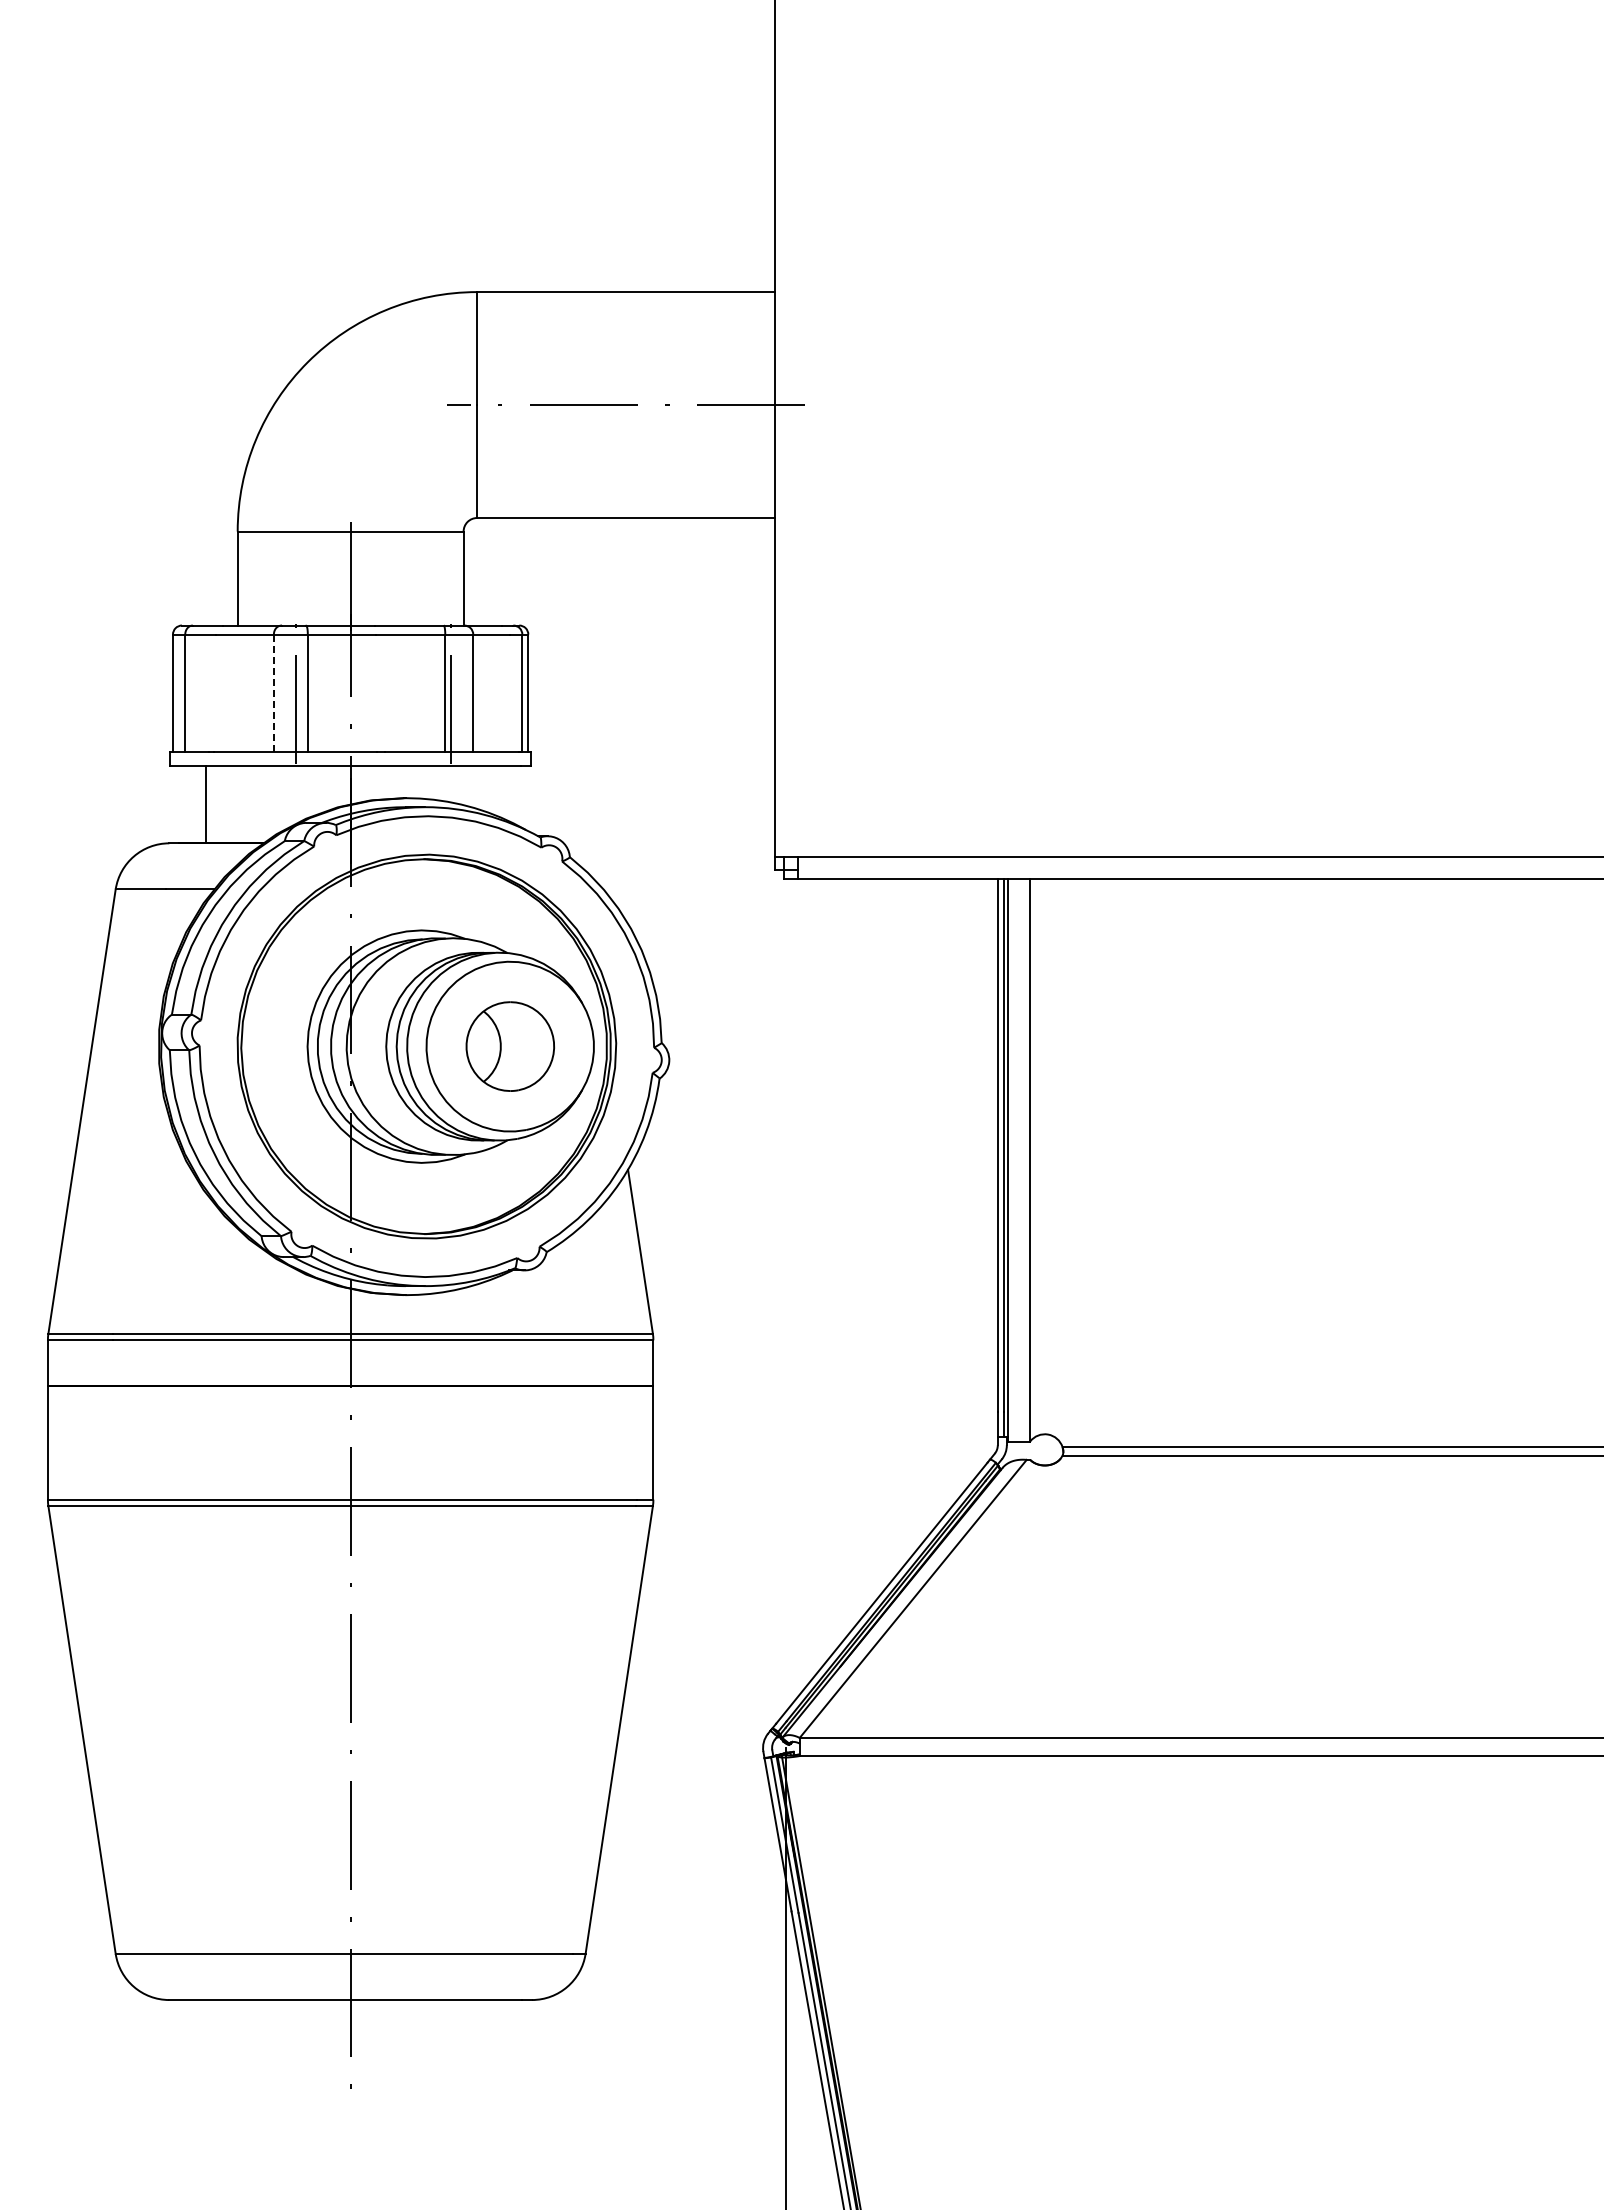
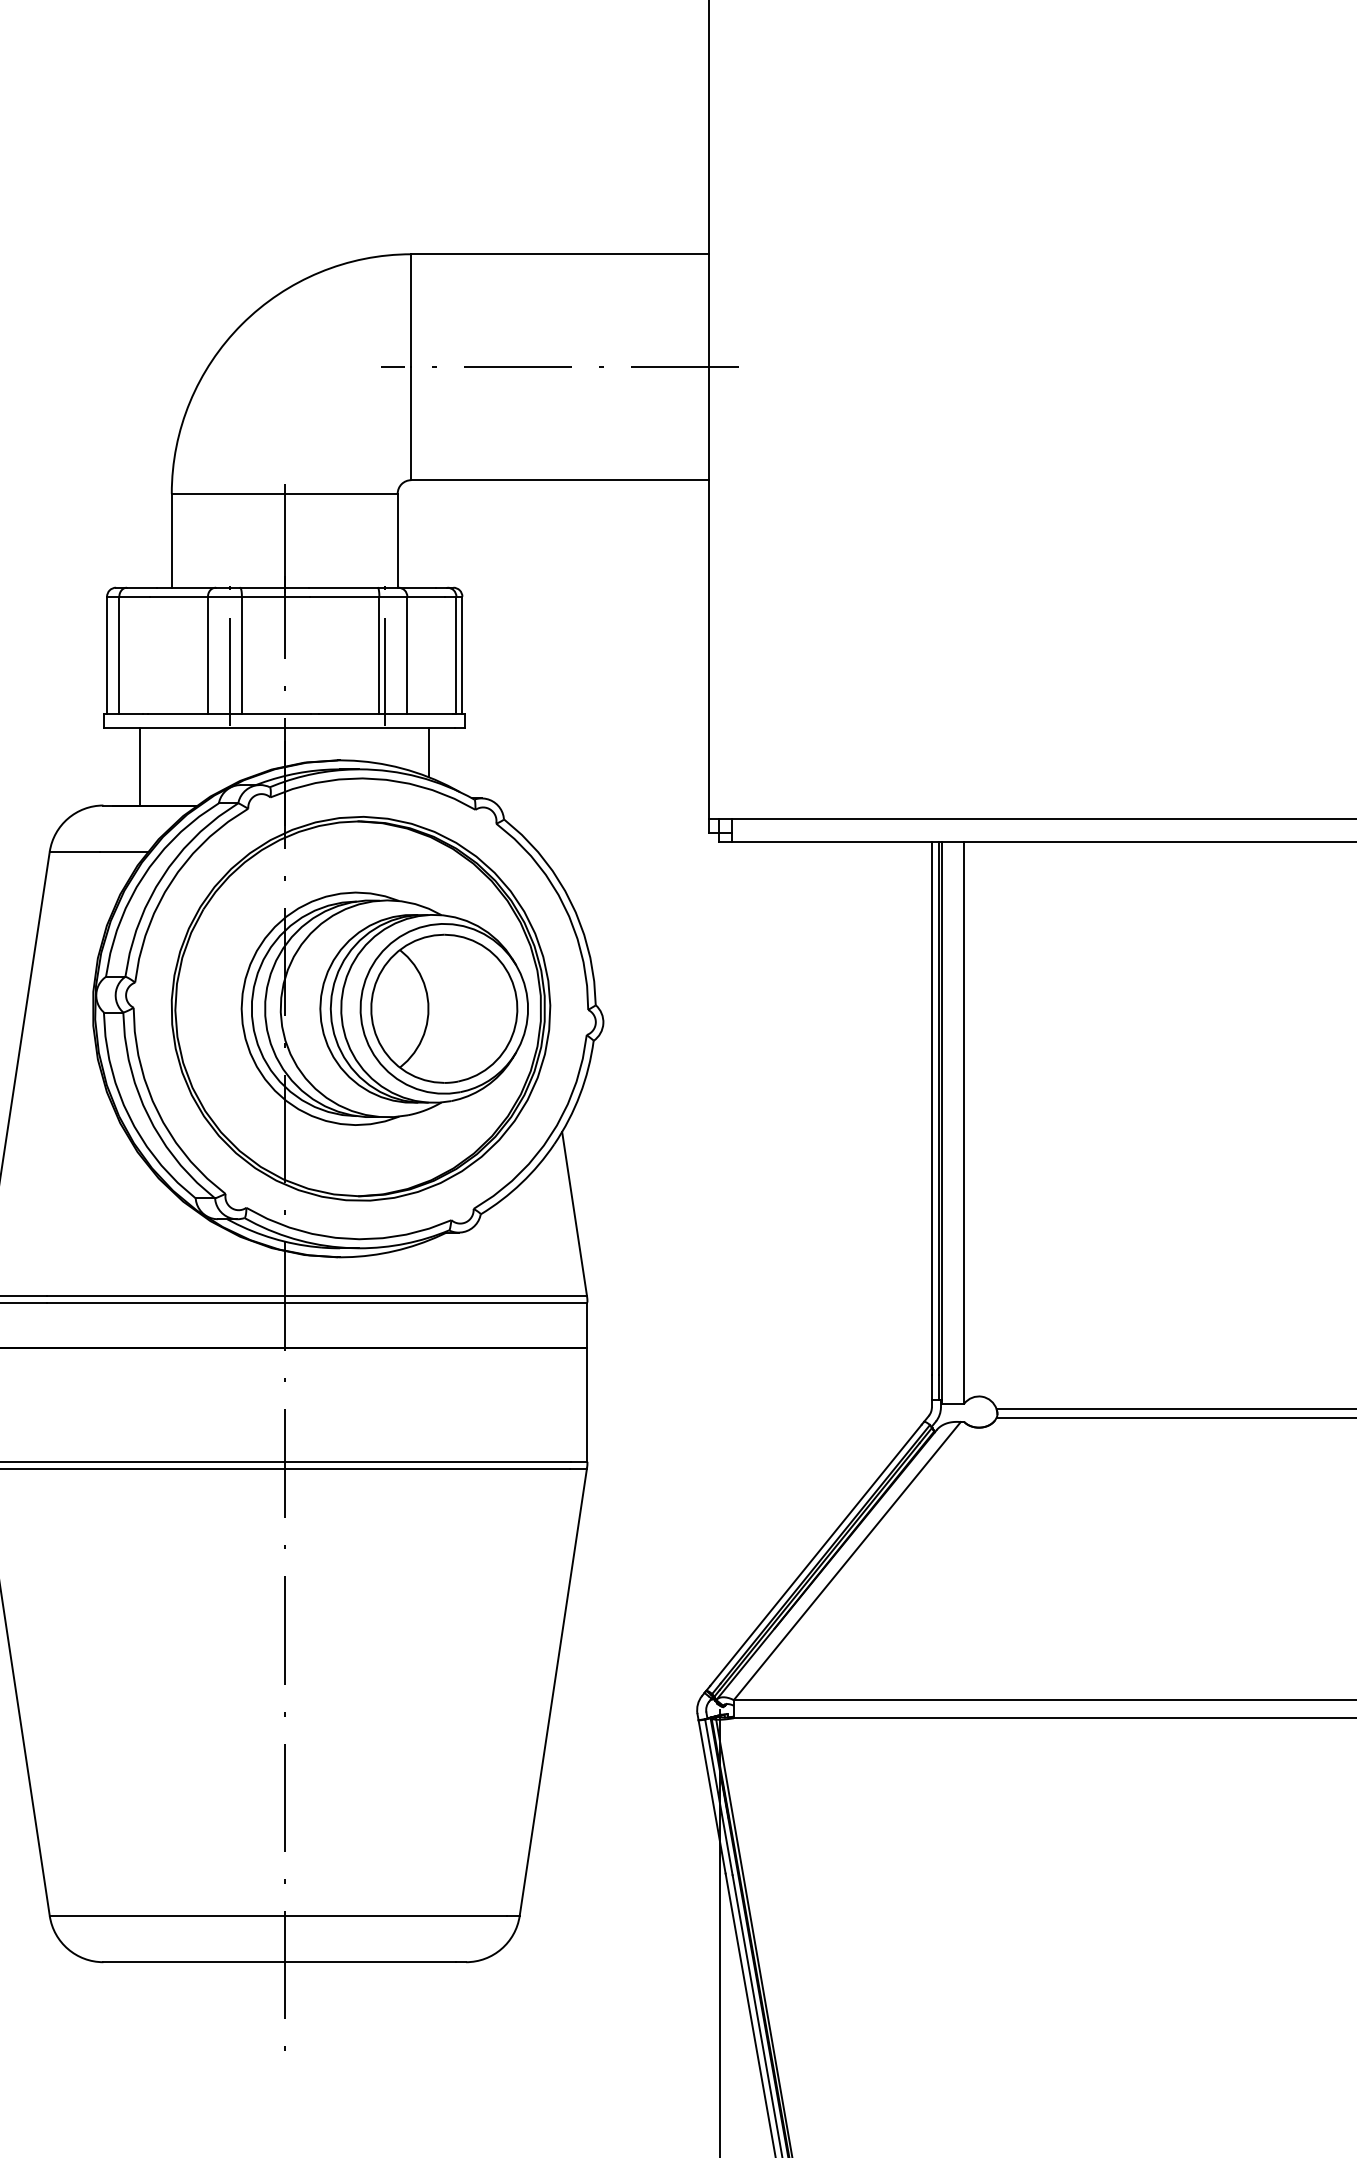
line: (273, 693) -> (207, 655), dashed -> solid
line: (495, 790) -> (429, 752), added
part: (510, 1046) -> (444, 1008), size x1.67

